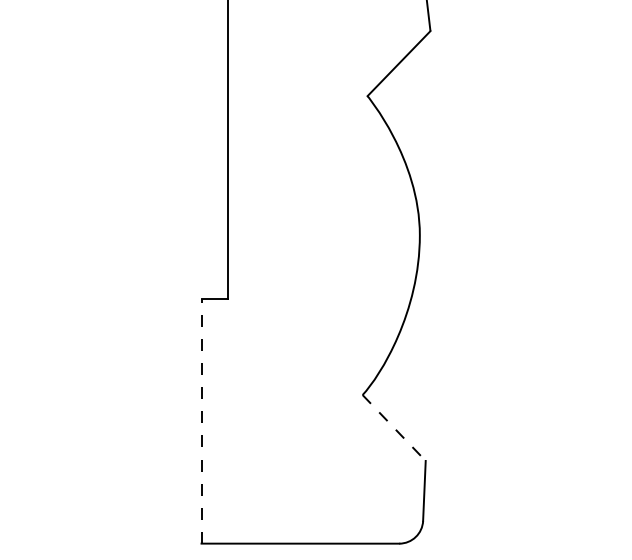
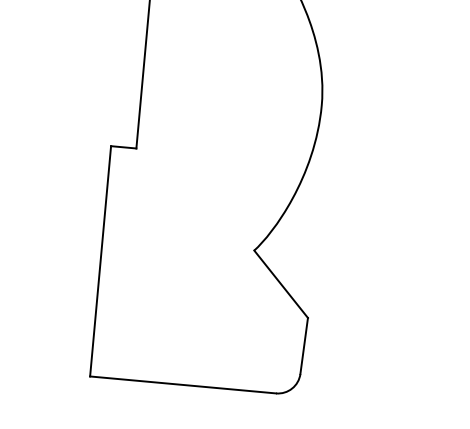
line: (201, 420) -> (100, 260), dashed -> solid
line: (394, 428) -> (281, 284), dashed -> solid

